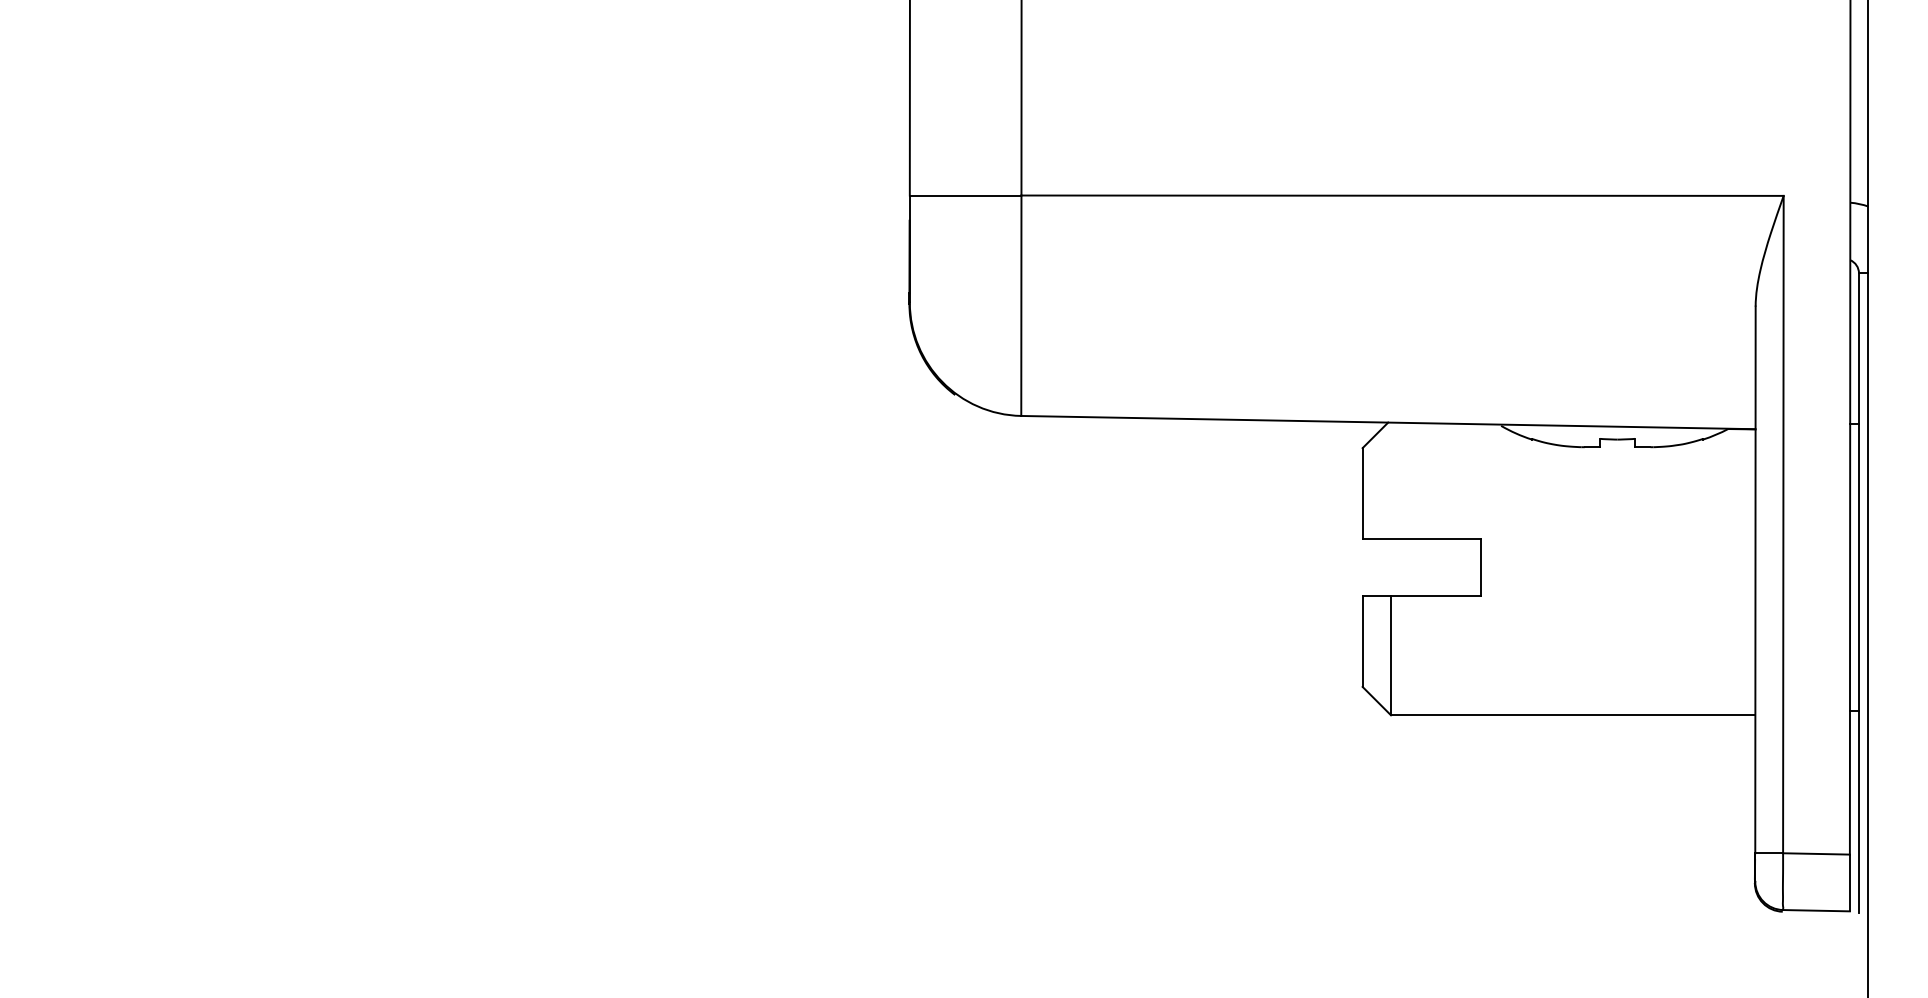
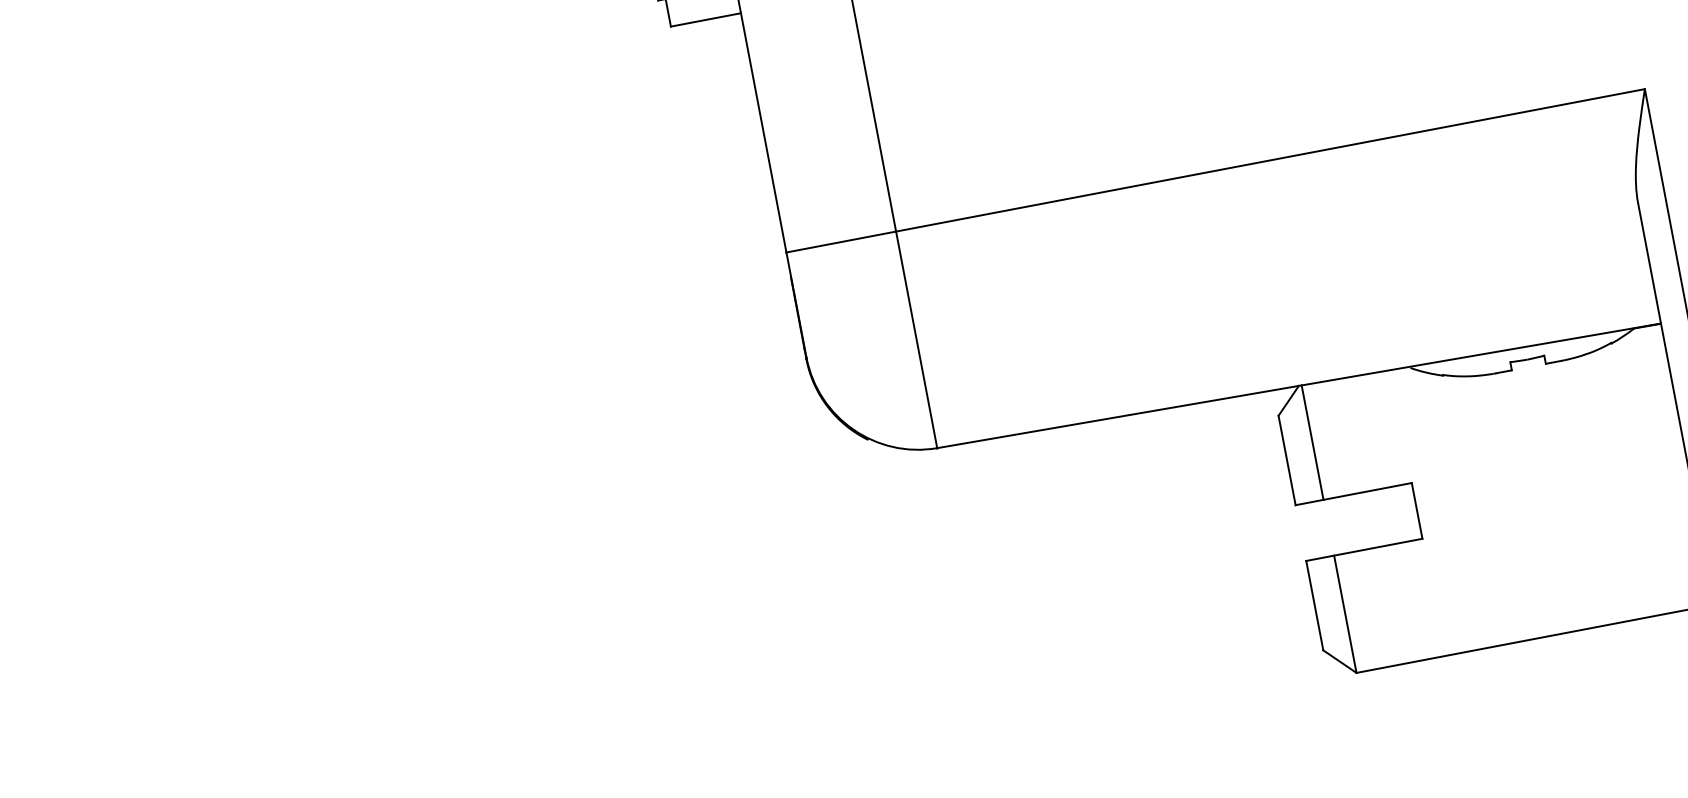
line: (1391, 480) -> (1312, 442), added

